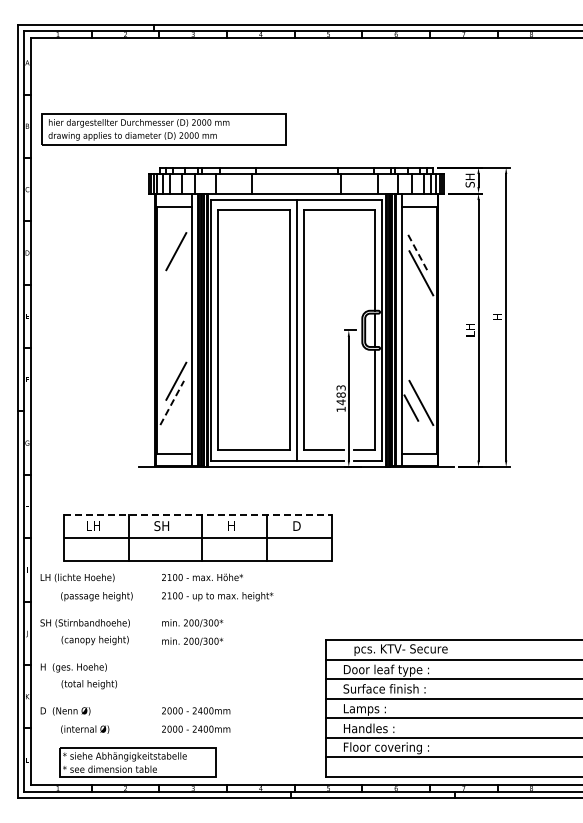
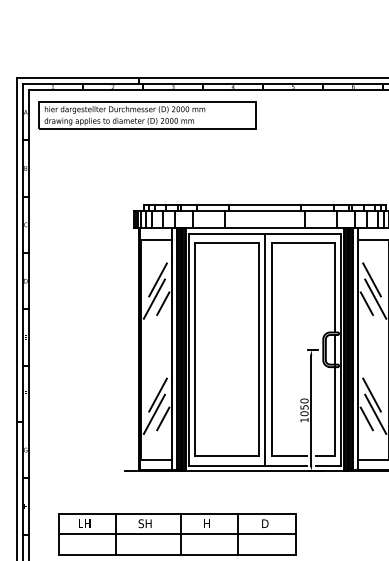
part: (163, 129) -> (146, 115), moved
line: (416, 251) -> (371, 279), dashed -> solid
line: (172, 273) -> (154, 299), added
line: (181, 278) -> (162, 303), added
line: (411, 278) -> (366, 303), added
line: (417, 380) -> (372, 394), added
text: (340, 395) -> (303, 407), 1483 -> 1050
line: (172, 402) -> (154, 413), dashed -> solid
line: (181, 407) -> (162, 418), added
line: (198, 514) -> (177, 513), dashed -> solid

